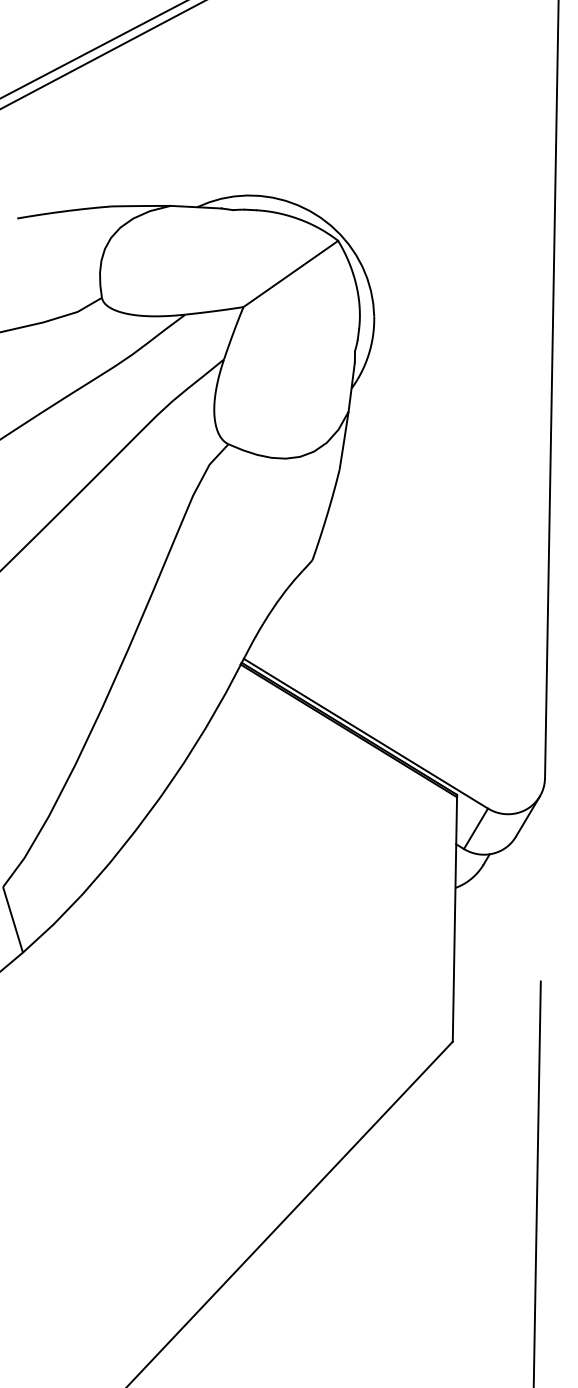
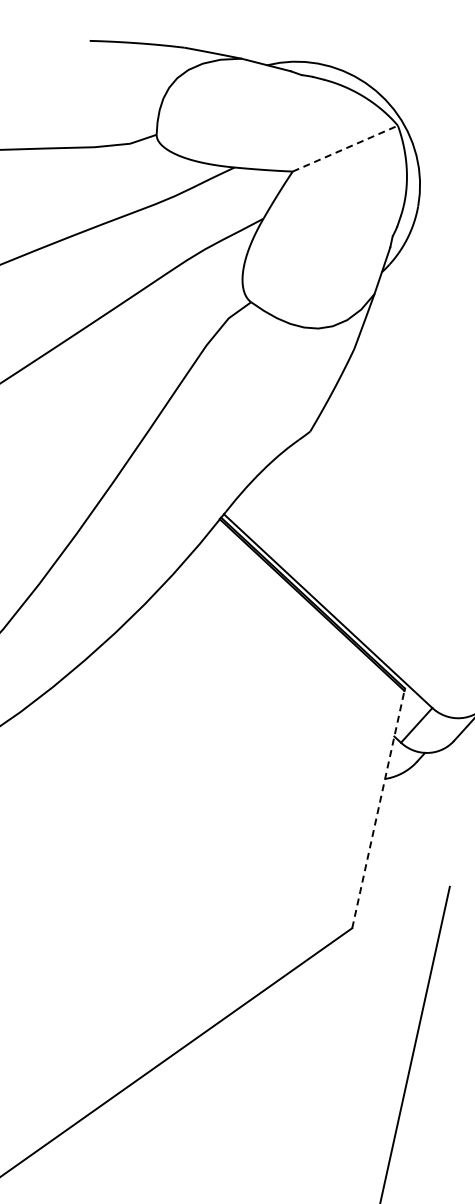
line: (290, 273) -> (345, 148), solid -> dashed
line: (454, 918) -> (378, 808), solid -> dashed

